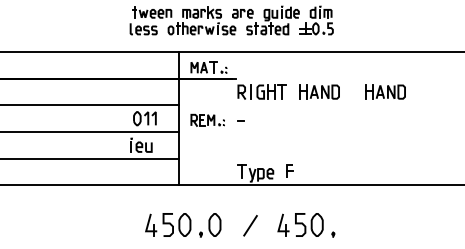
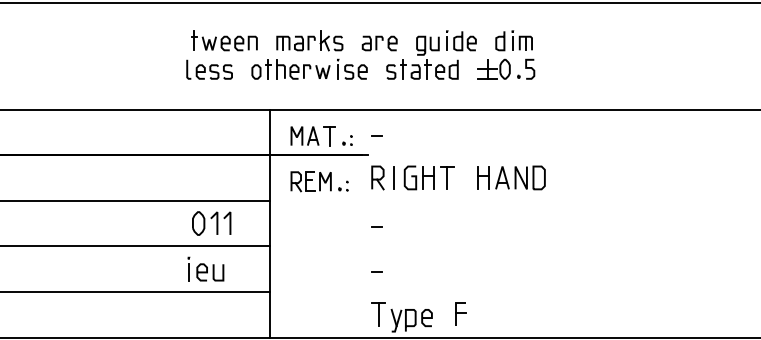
line: (240, 66) -> (375, 133), added
part: (385, 91) -> (624, 176), removed
part: (207, 119) -> (319, 180), moved
line: (240, 146) -> (375, 271), added

